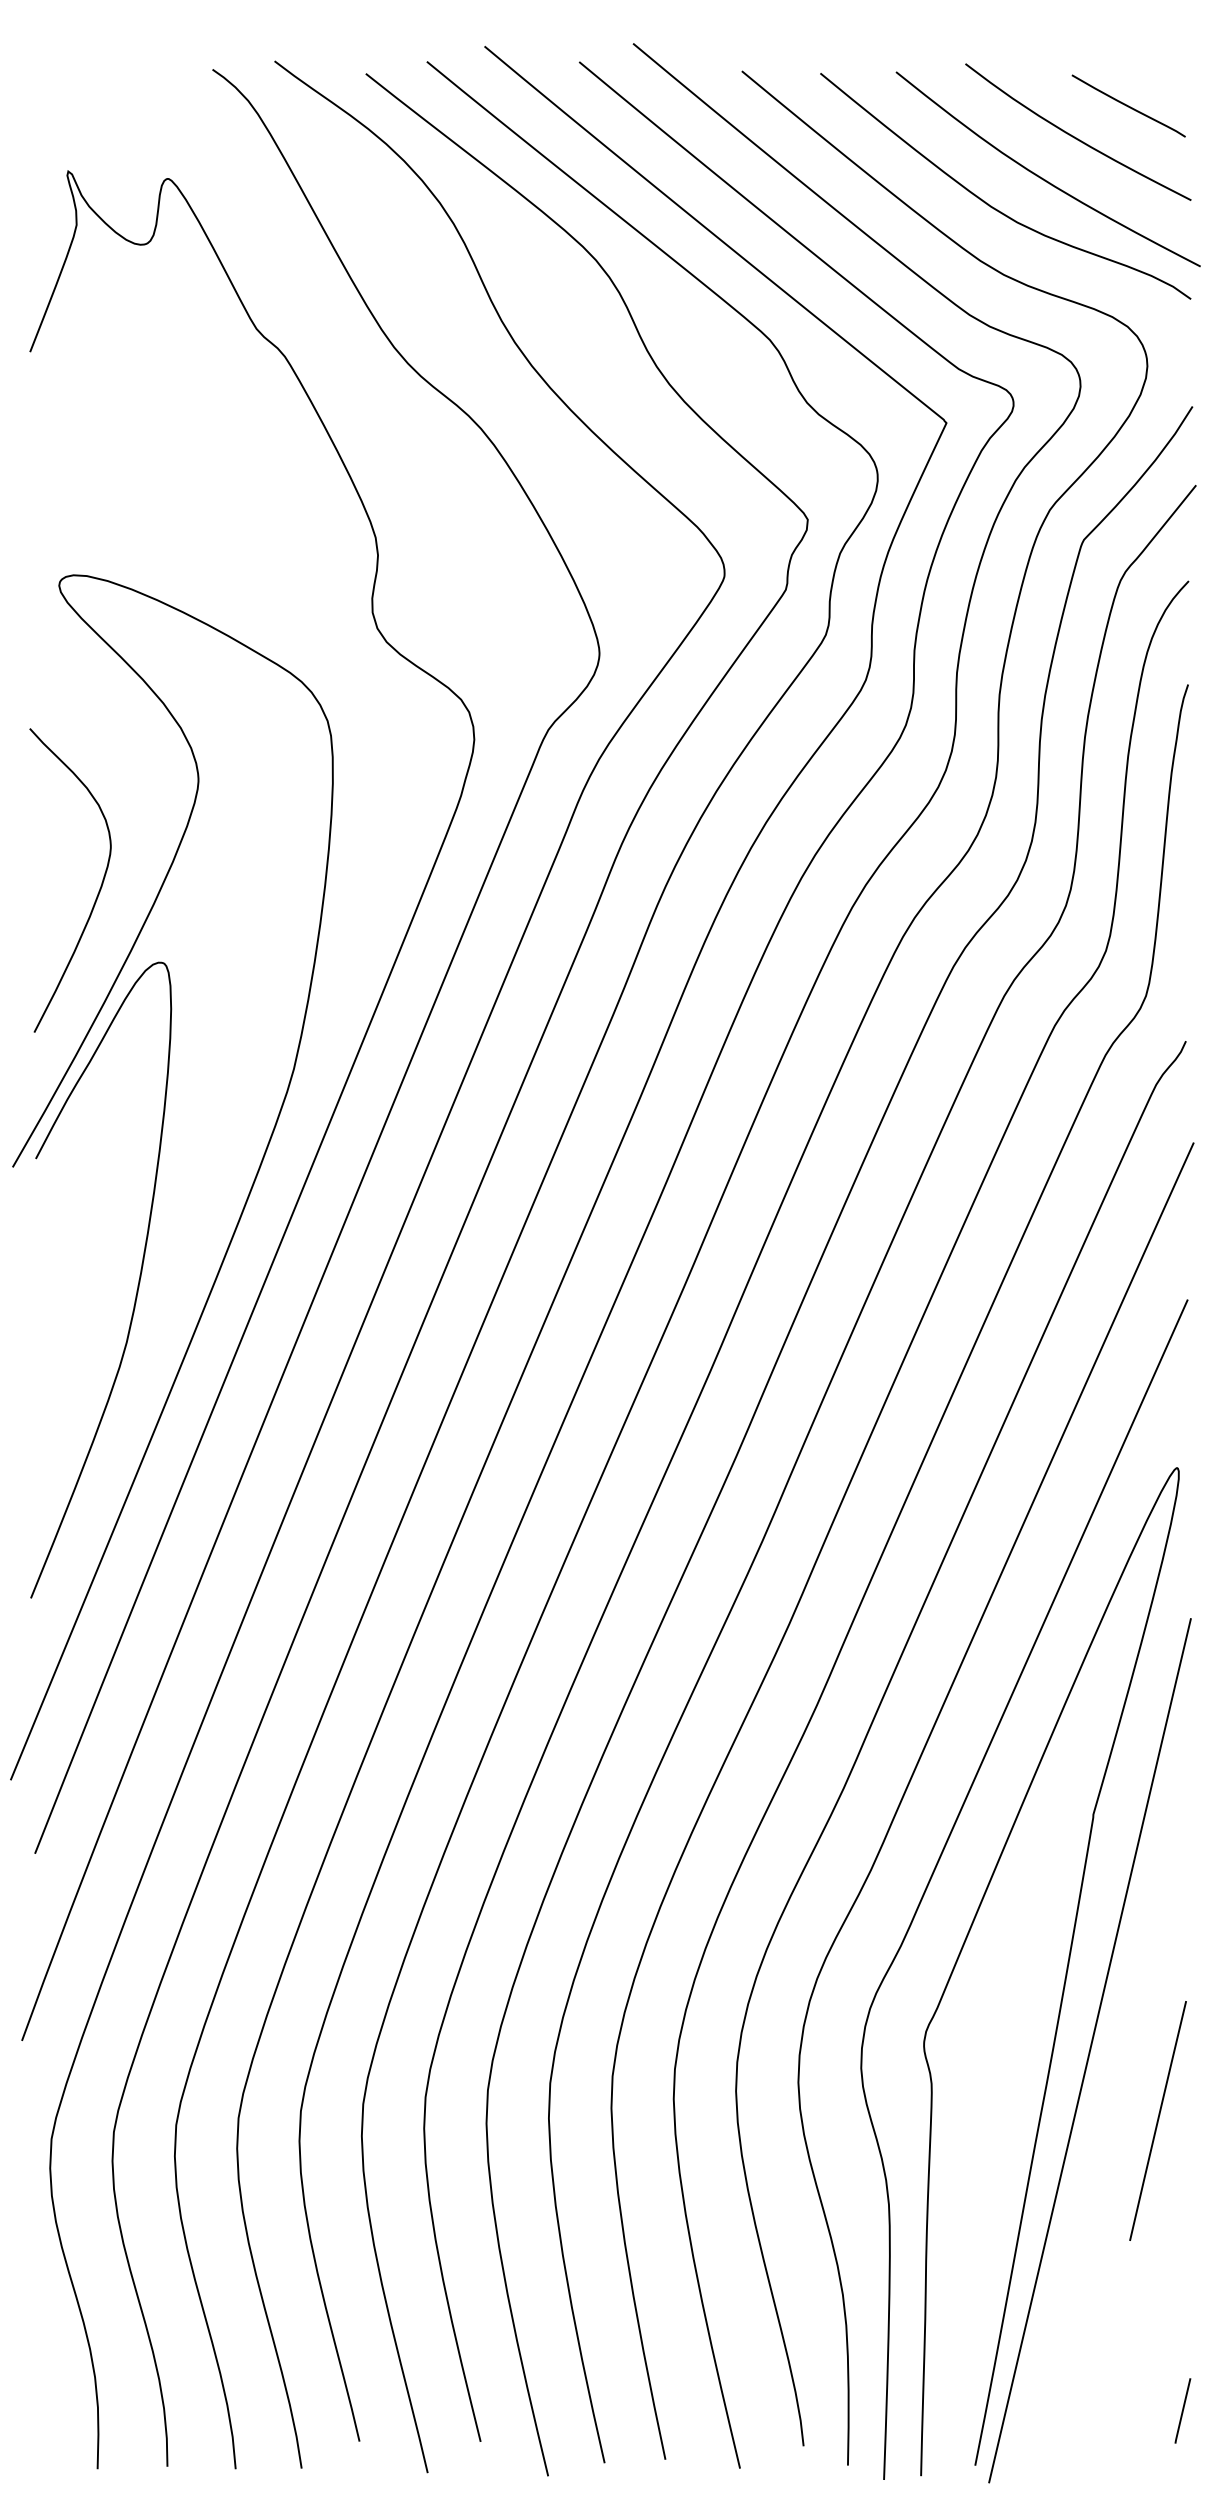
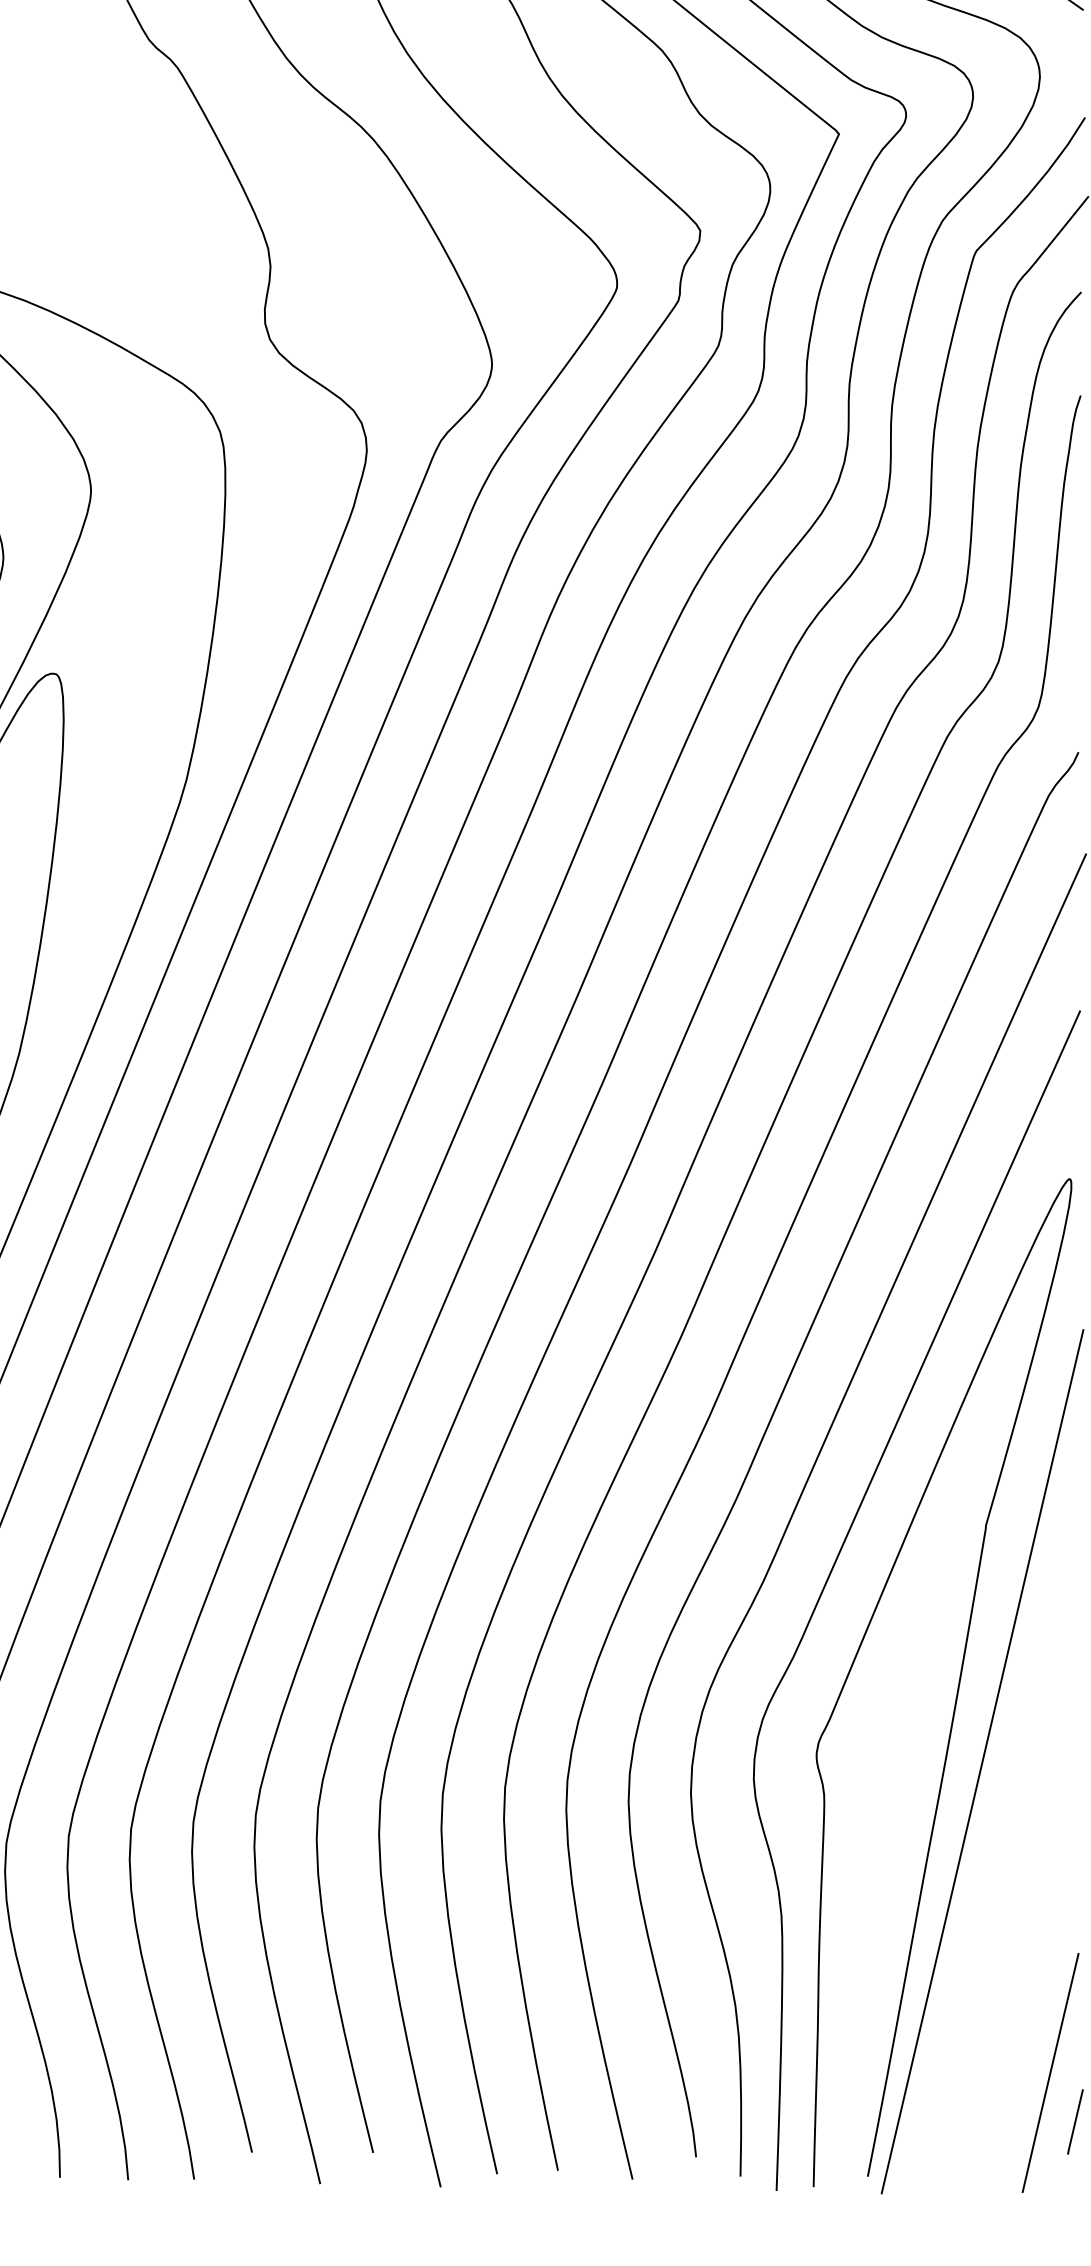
line: (1157, 2120) -> (1050, 2072), moved

